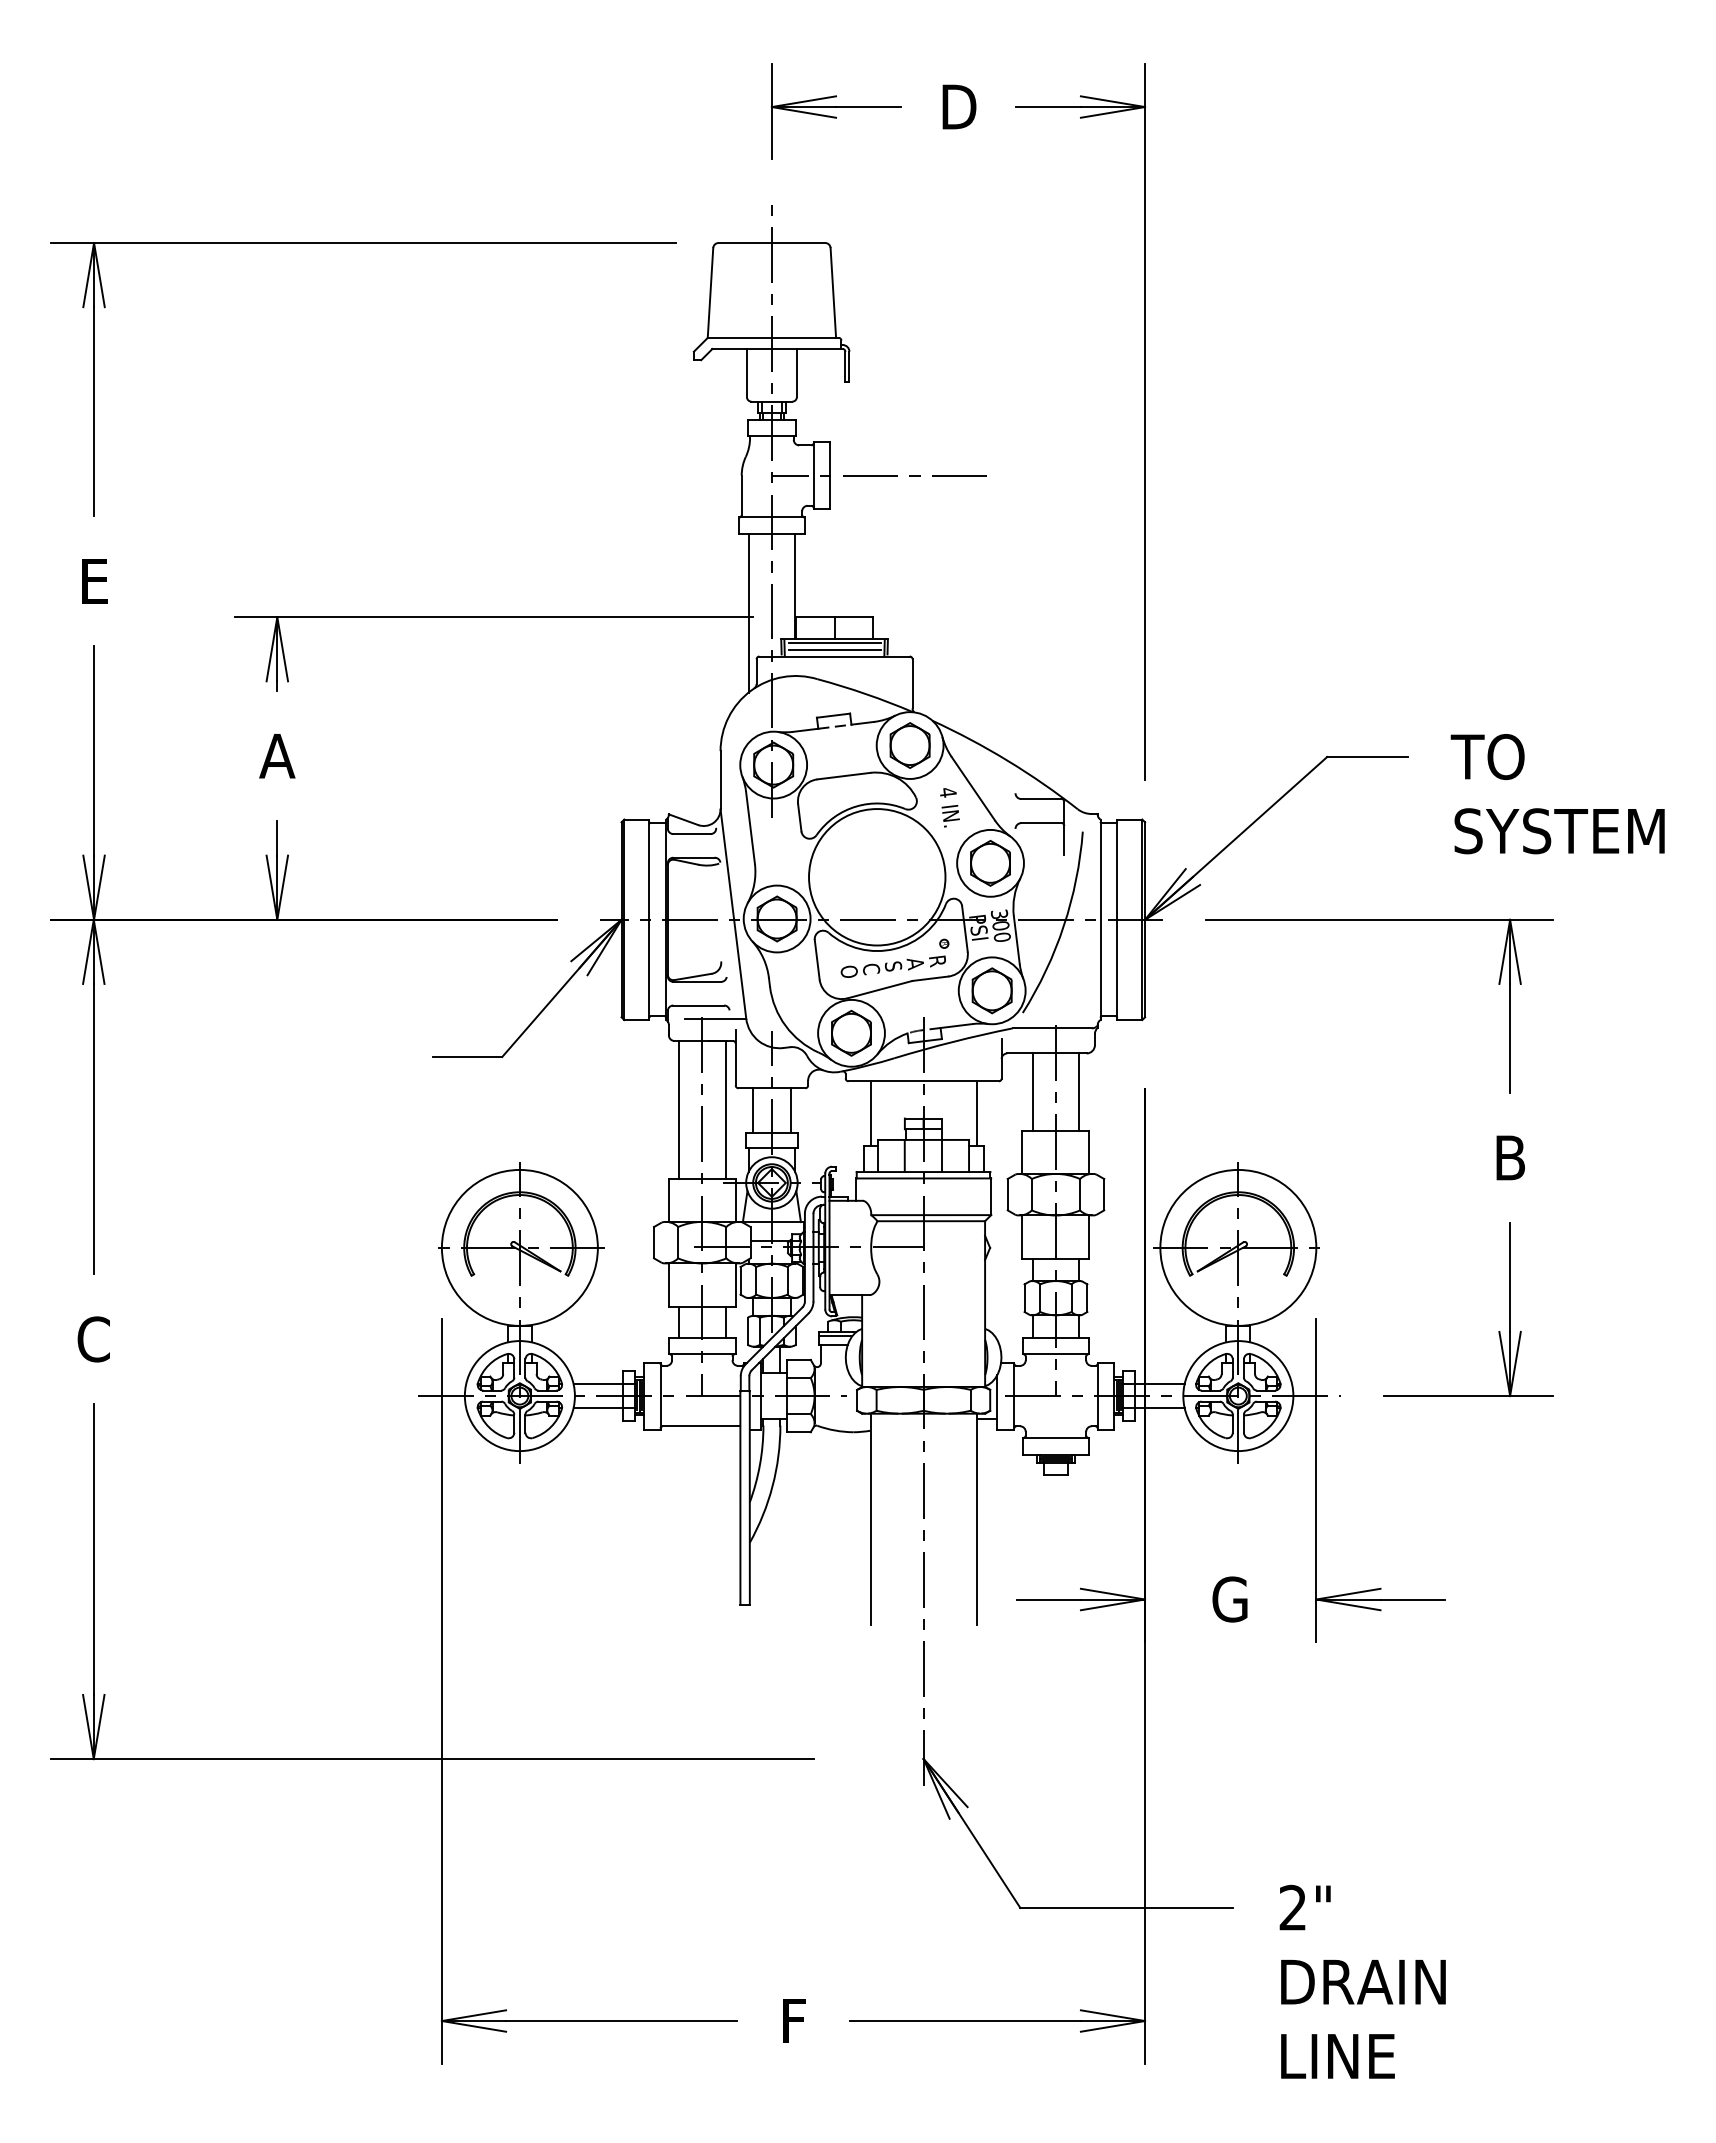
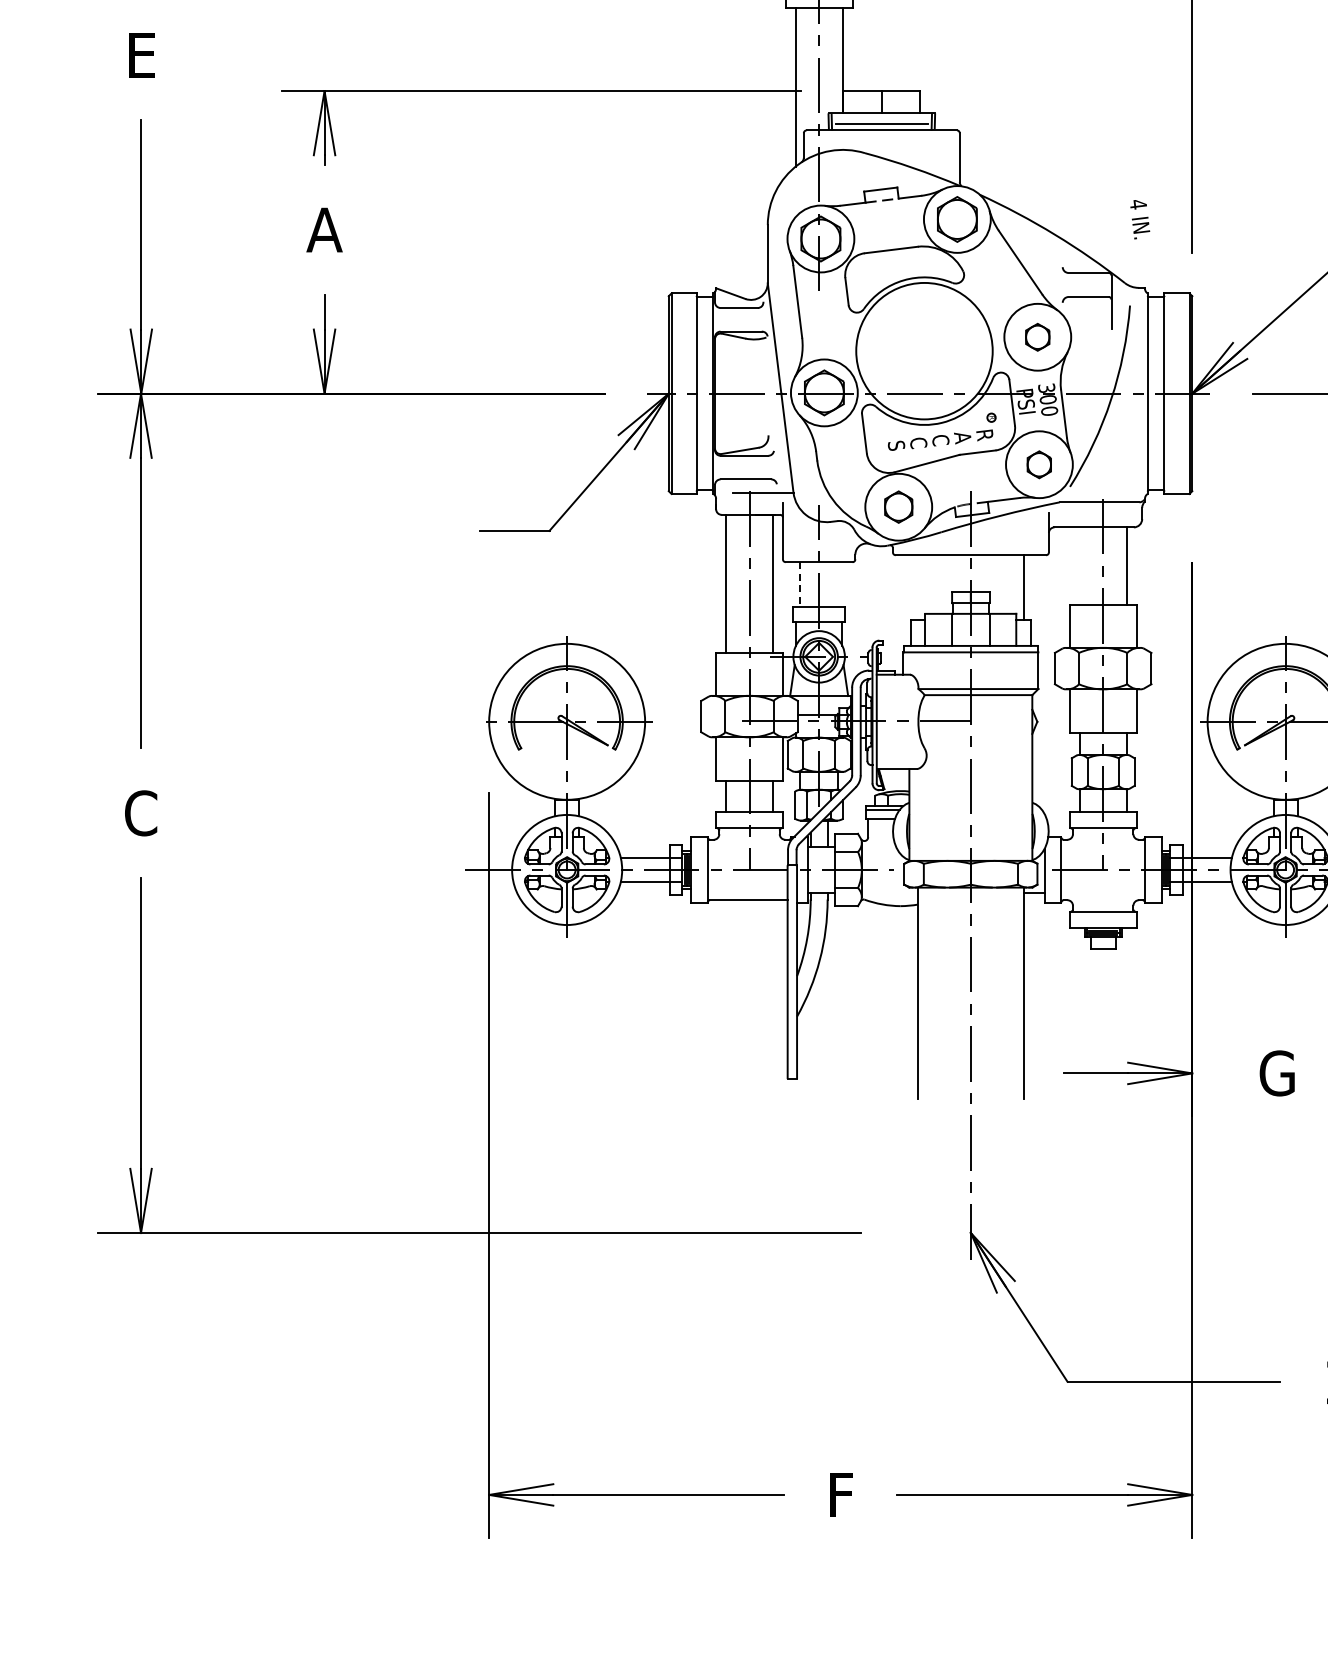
line: (834, 643) -> (881, 117), removed
text: (949, 807) -> (1139, 219), moved
part: (990, 863) -> (1037, 337), size x0.6
text: (893, 966) -> (940, 440), S -> C
text: (848, 971) -> (895, 445), O -> S
part: (991, 990) -> (1038, 464), size x0.6
part: (851, 1032) -> (898, 506), size x0.7
line: (1032, 1091) -> (1079, 565), removed
line: (790, 1110) -> (837, 584), removed
line: (753, 1111) -> (800, 585), solid -> dashed
line: (870, 1113) -> (917, 587), removed

